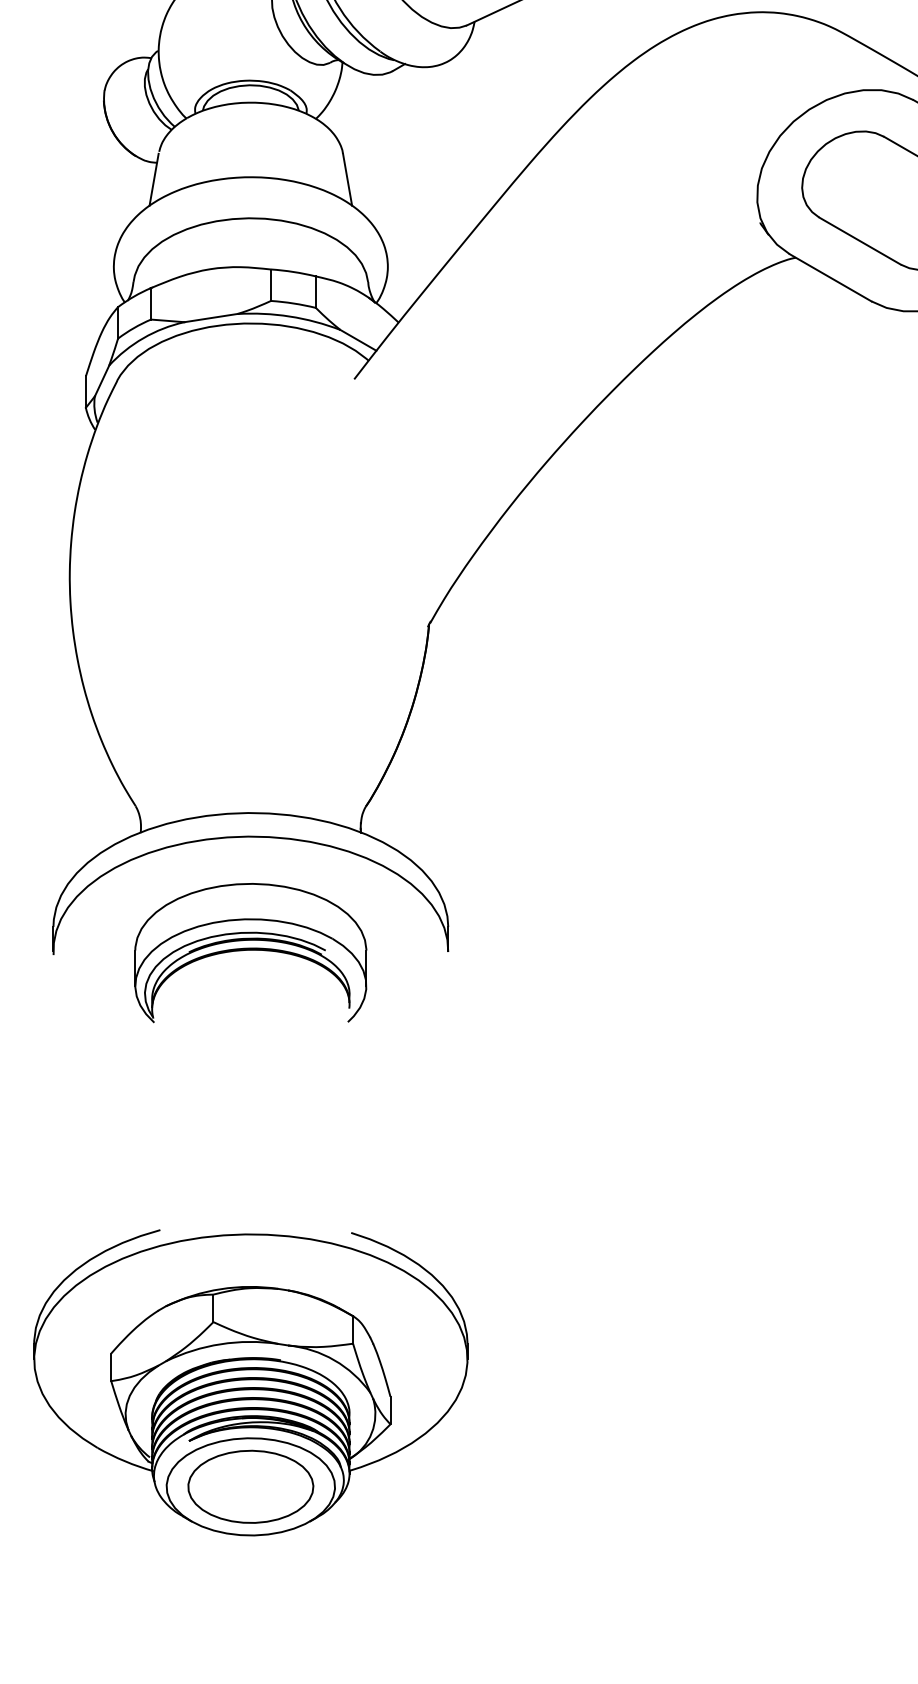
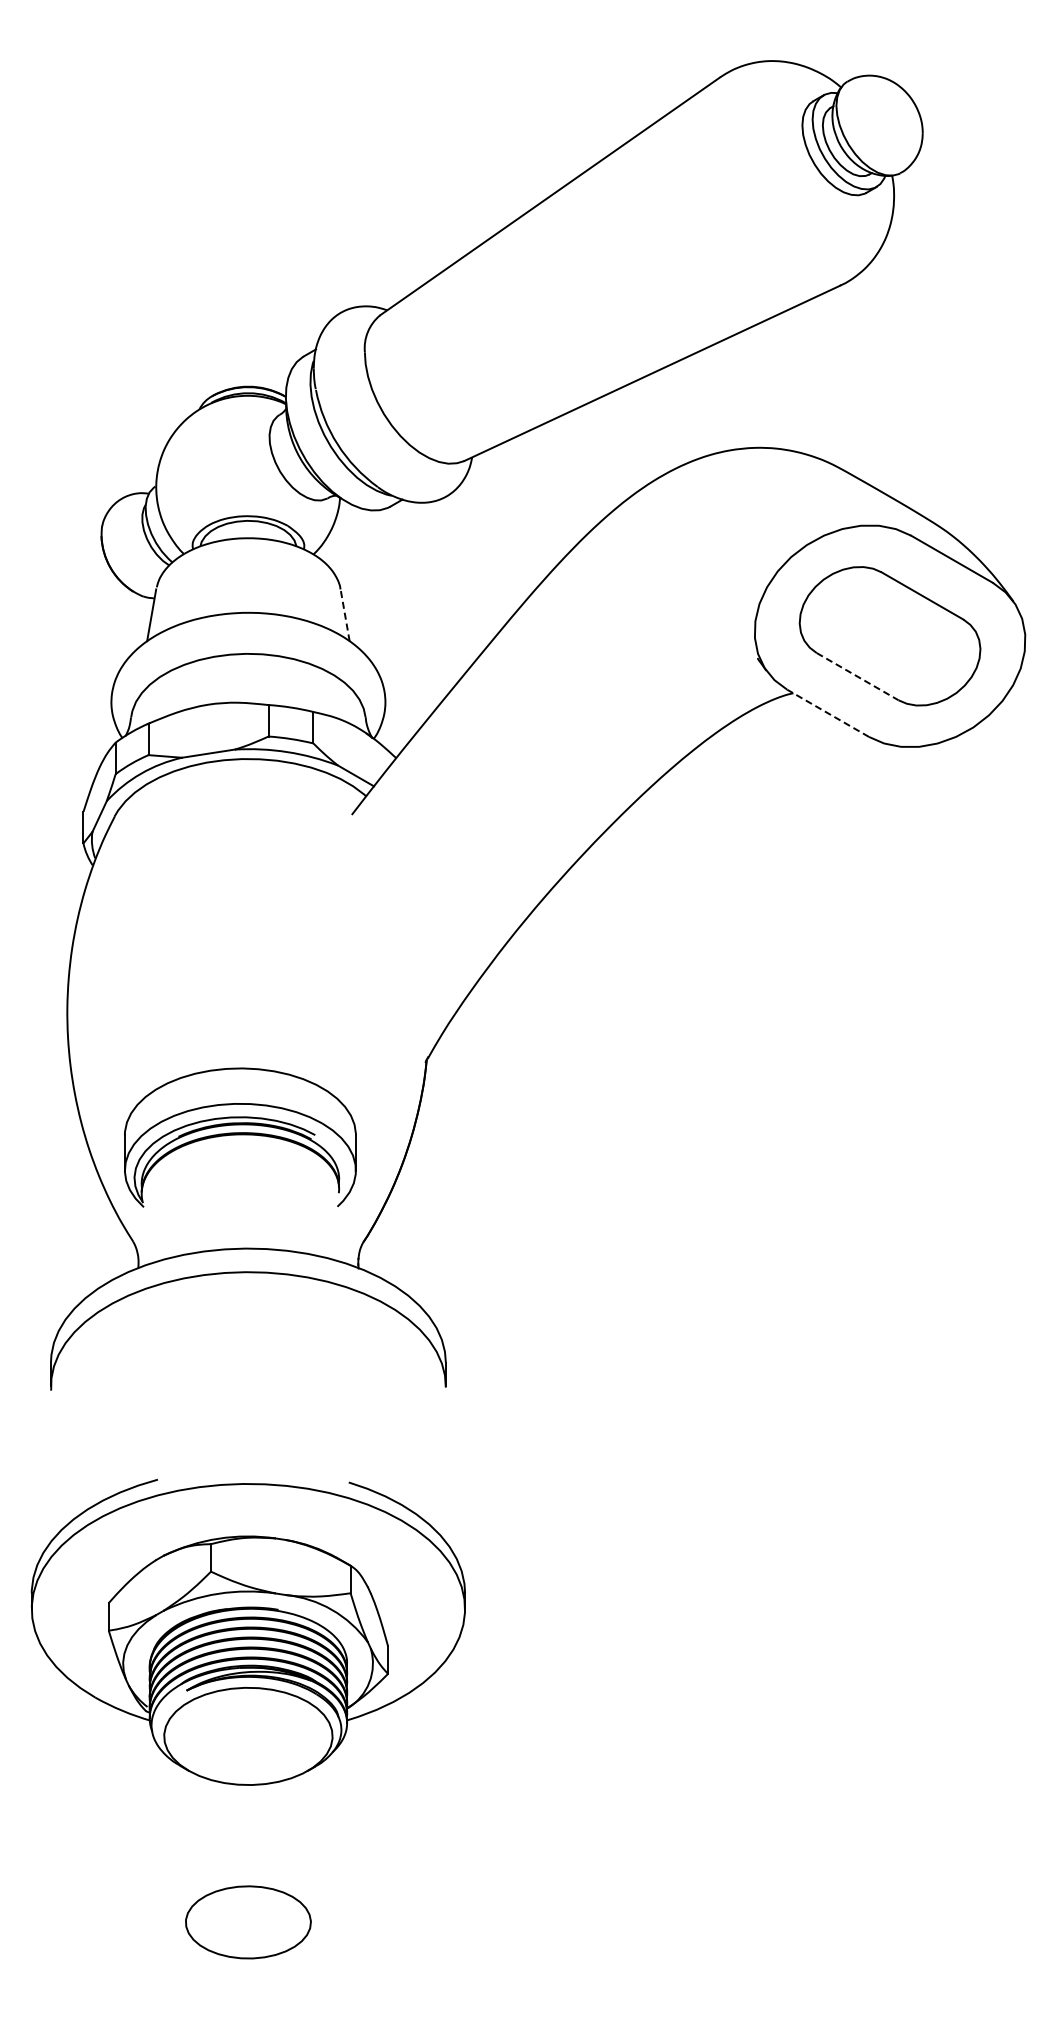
line: (347, 178) -> (345, 614), solid -> dashed
line: (860, 240) -> (858, 676), solid -> dashed
line: (829, 277) -> (827, 713), solid -> dashed
part: (250, 952) -> (240, 1137), moved
part: (249, 1381) -> (247, 1631), moved

